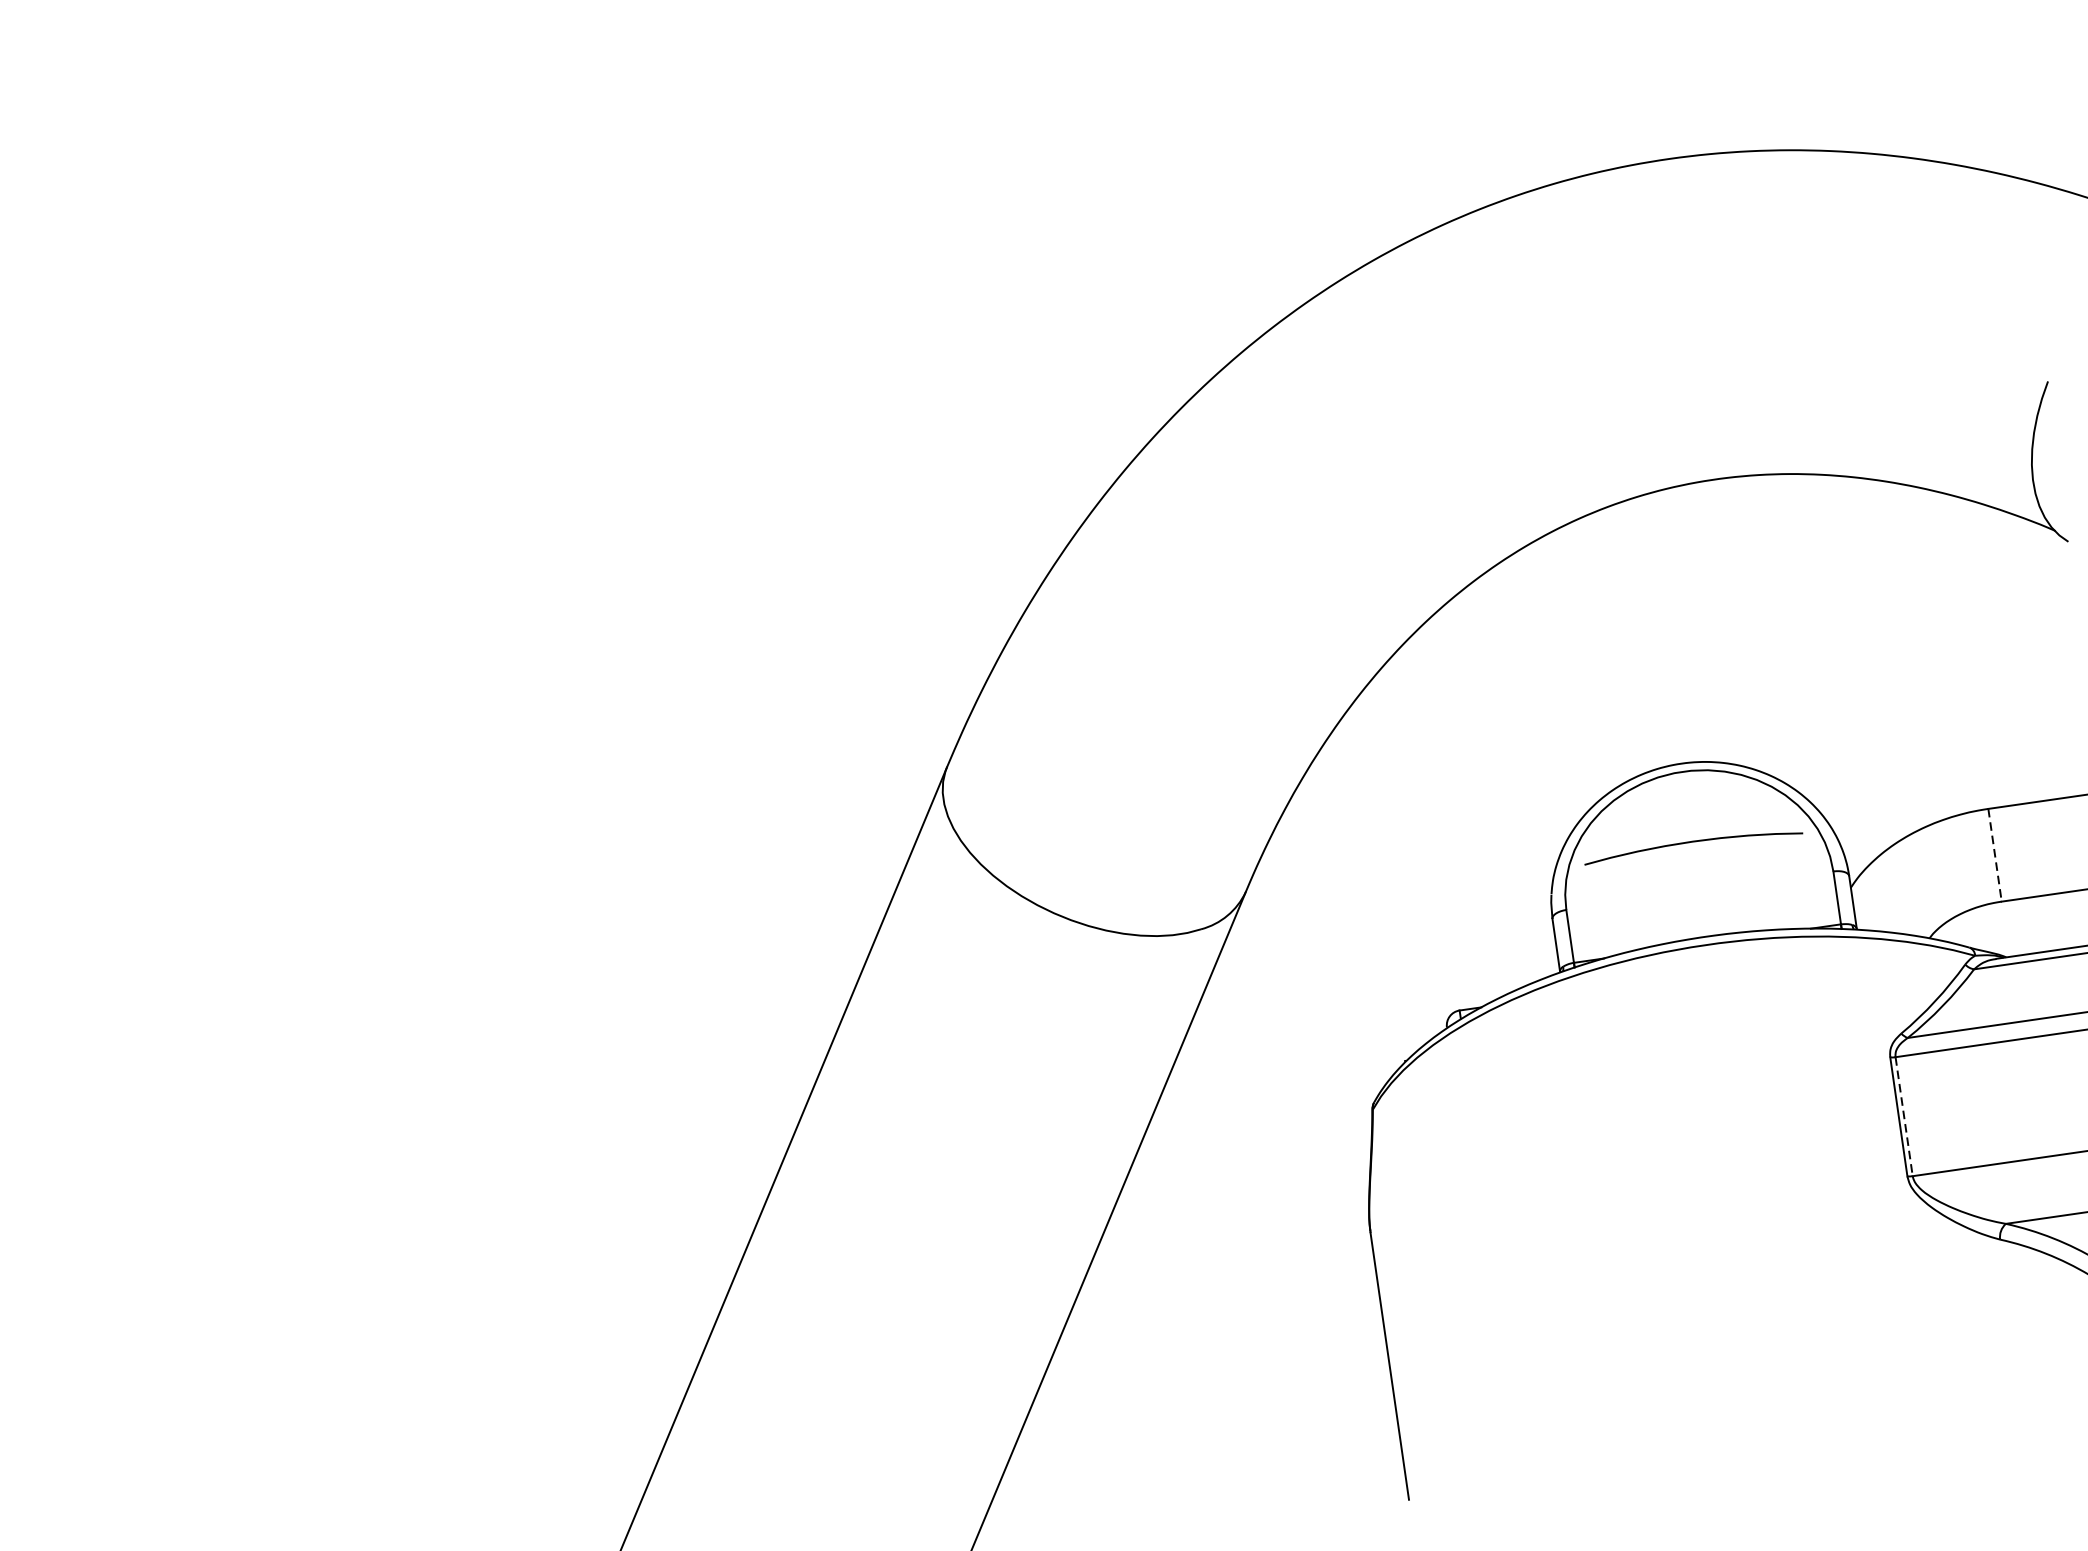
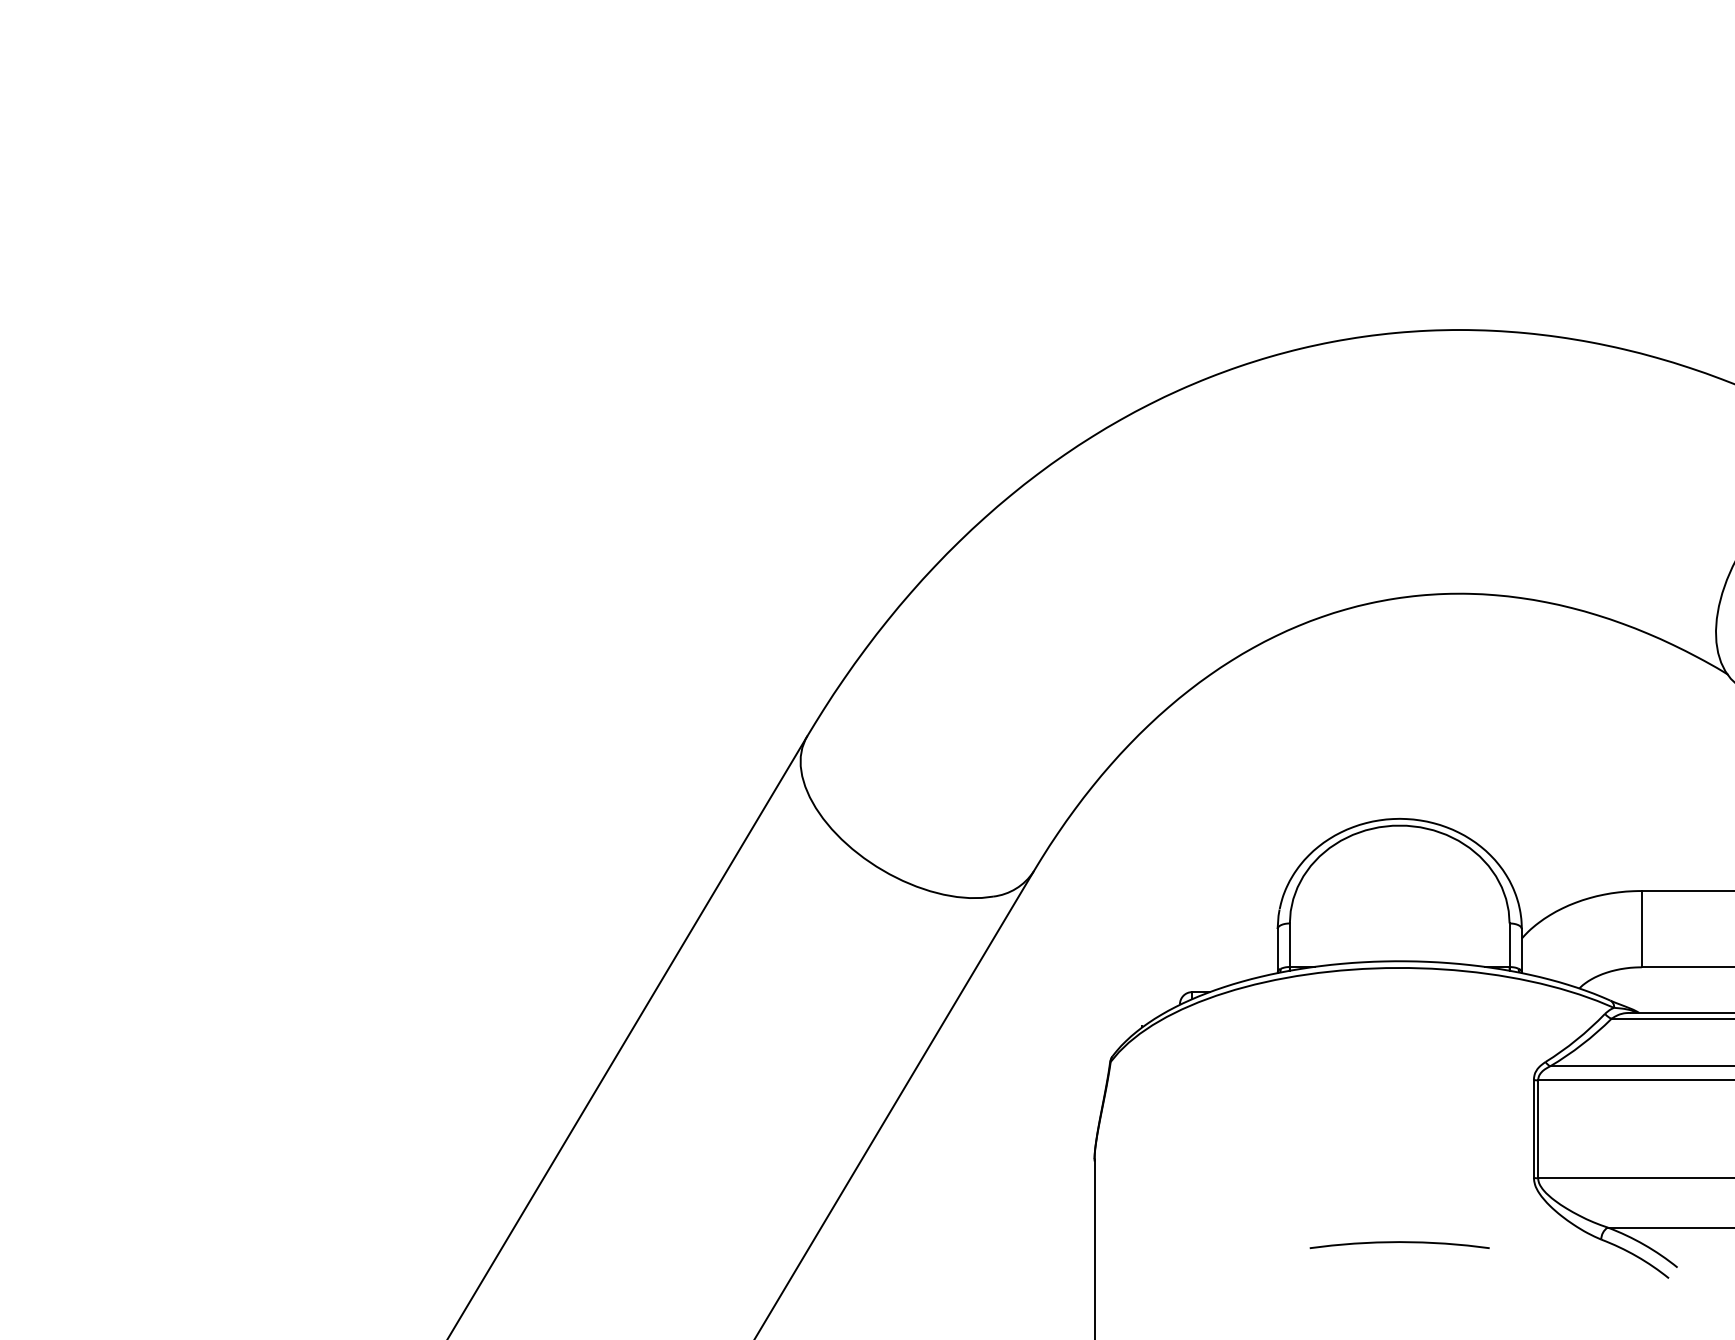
curve: (1692, 842) -> (1399, 1242), moved
line: (1994, 855) -> (1641, 929), dashed -> solid
line: (1904, 1116) -> (1538, 1129), dashed -> solid

